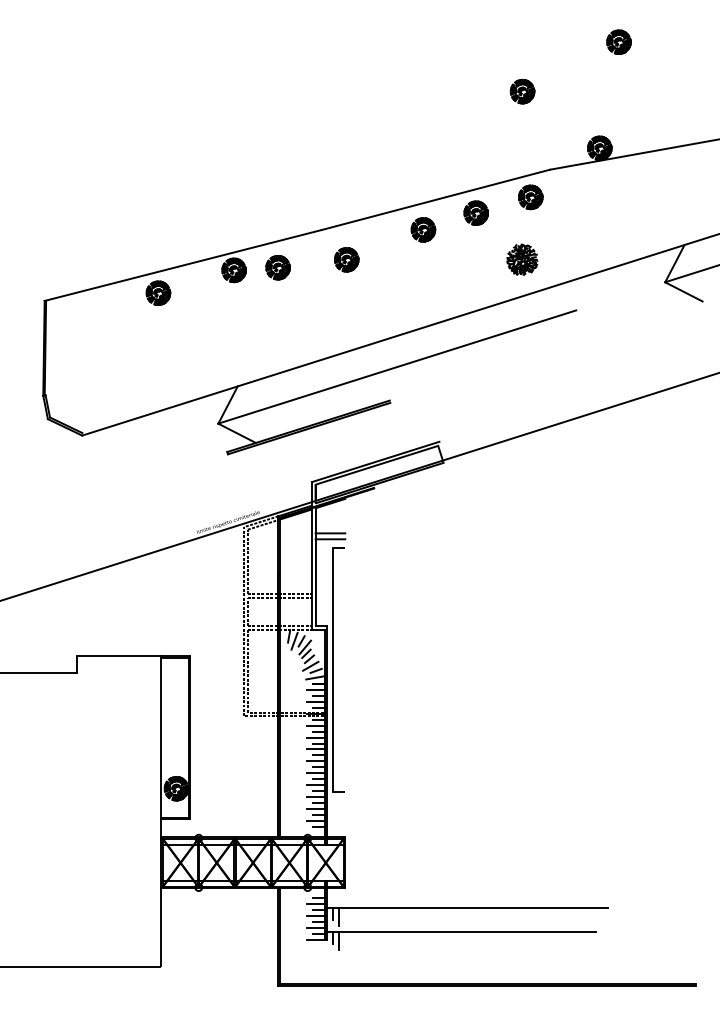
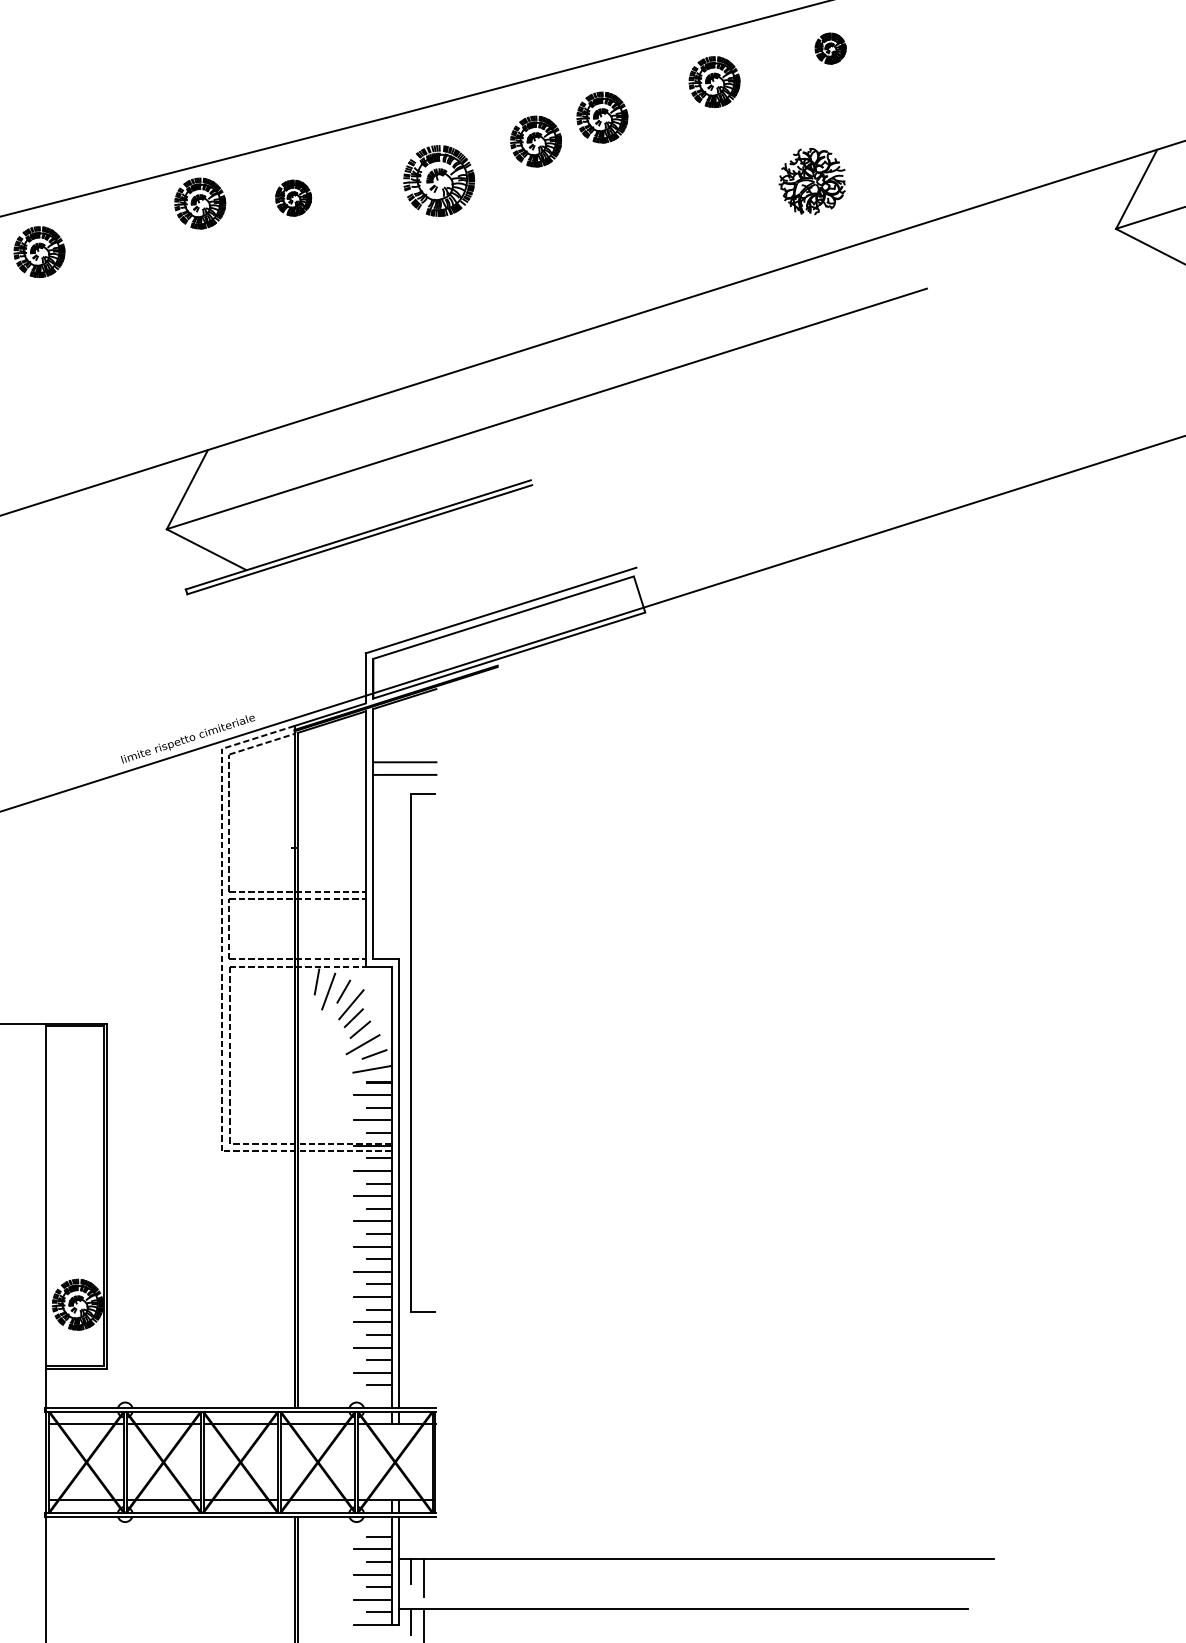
part: (530, 197) -> (829, 48), size x0.6
part: (391, 240) -> (534, 140), added
part: (346, 259) -> (439, 180), size x1.4
part: (277, 267) -> (292, 197), size x0.7

